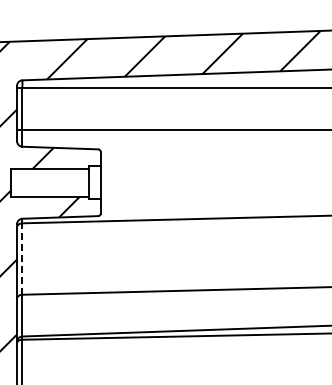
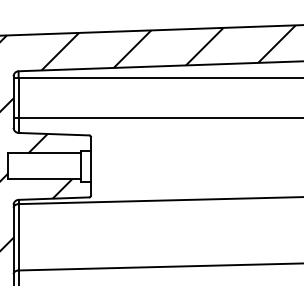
line: (22, 259) -> (18, 237), dashed -> solid

